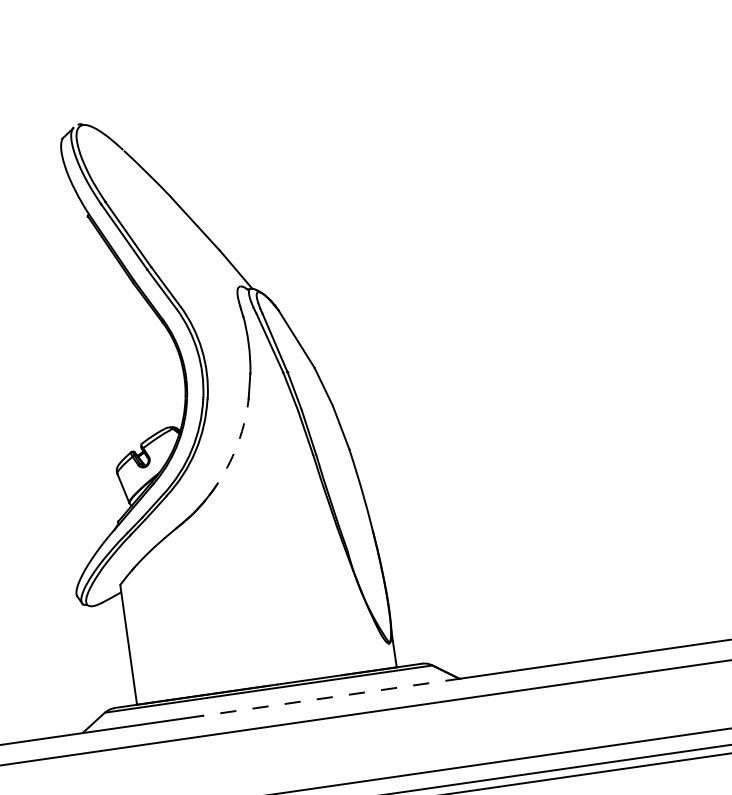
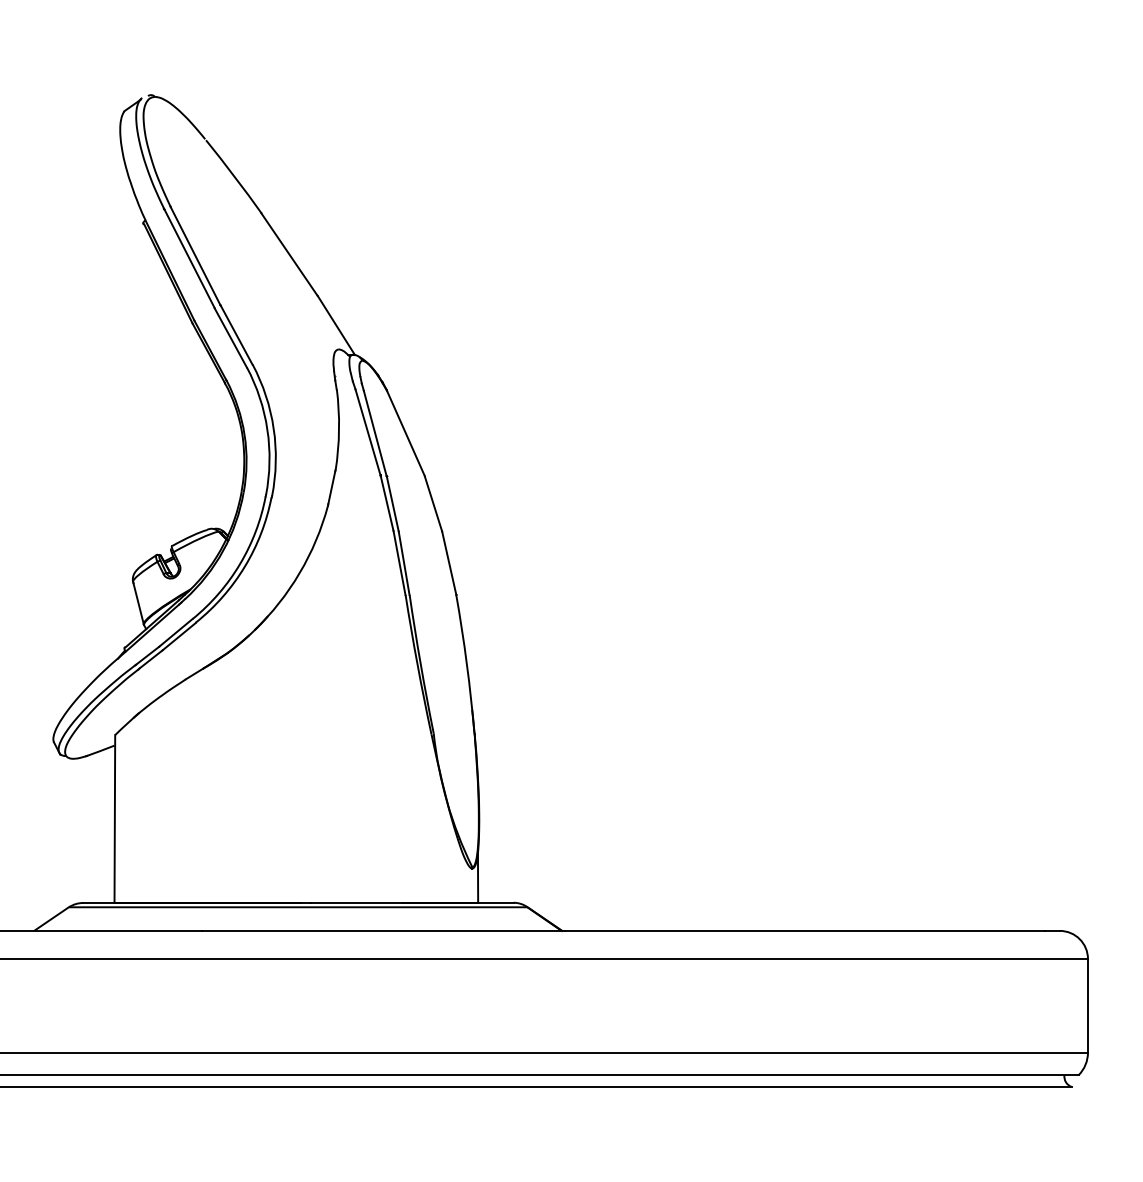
arc: (235, 450) -> (299, 573), dashed -> solid
line: (331, 697) -> (382, 930), dashed -> solid

